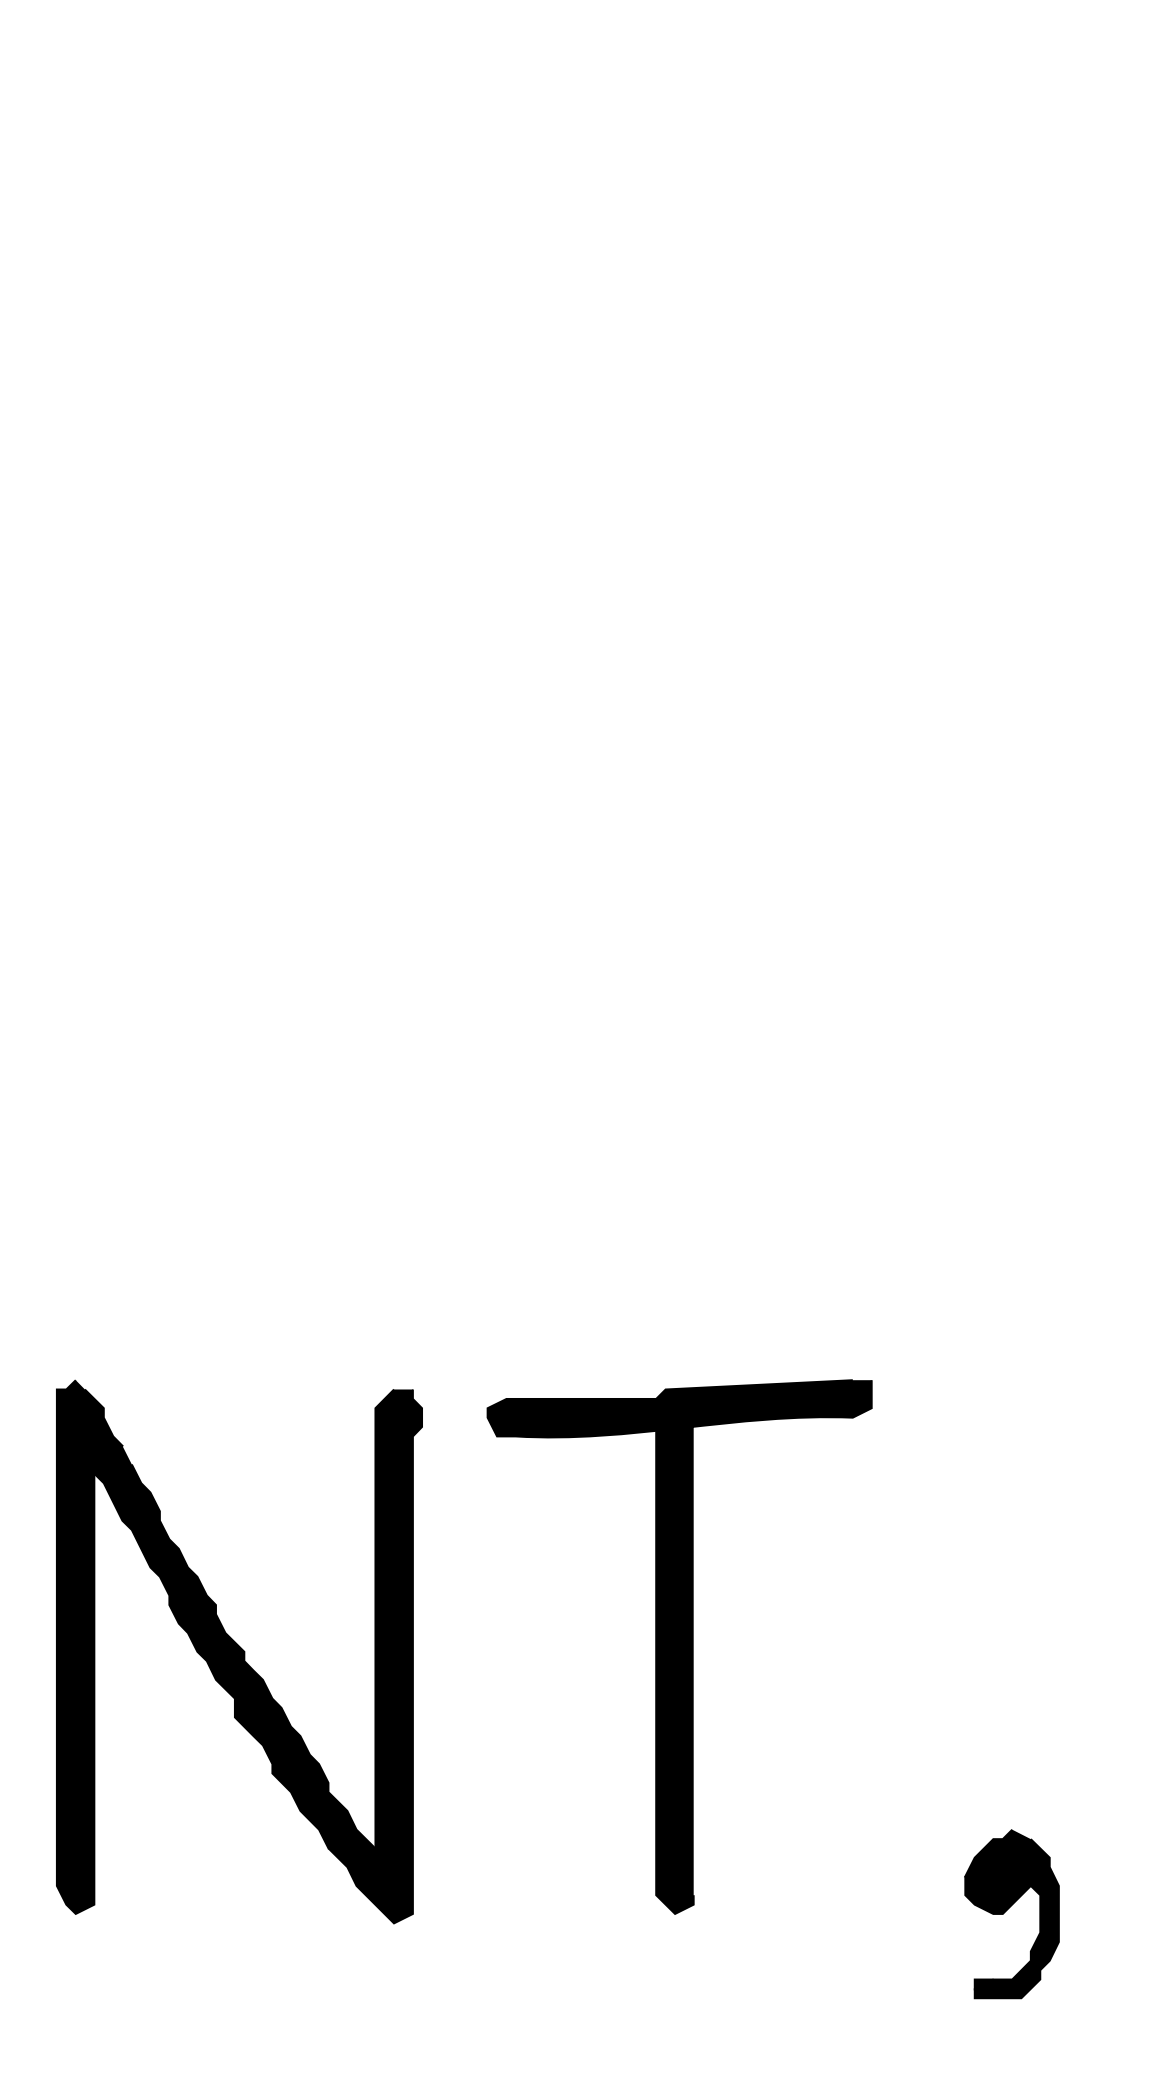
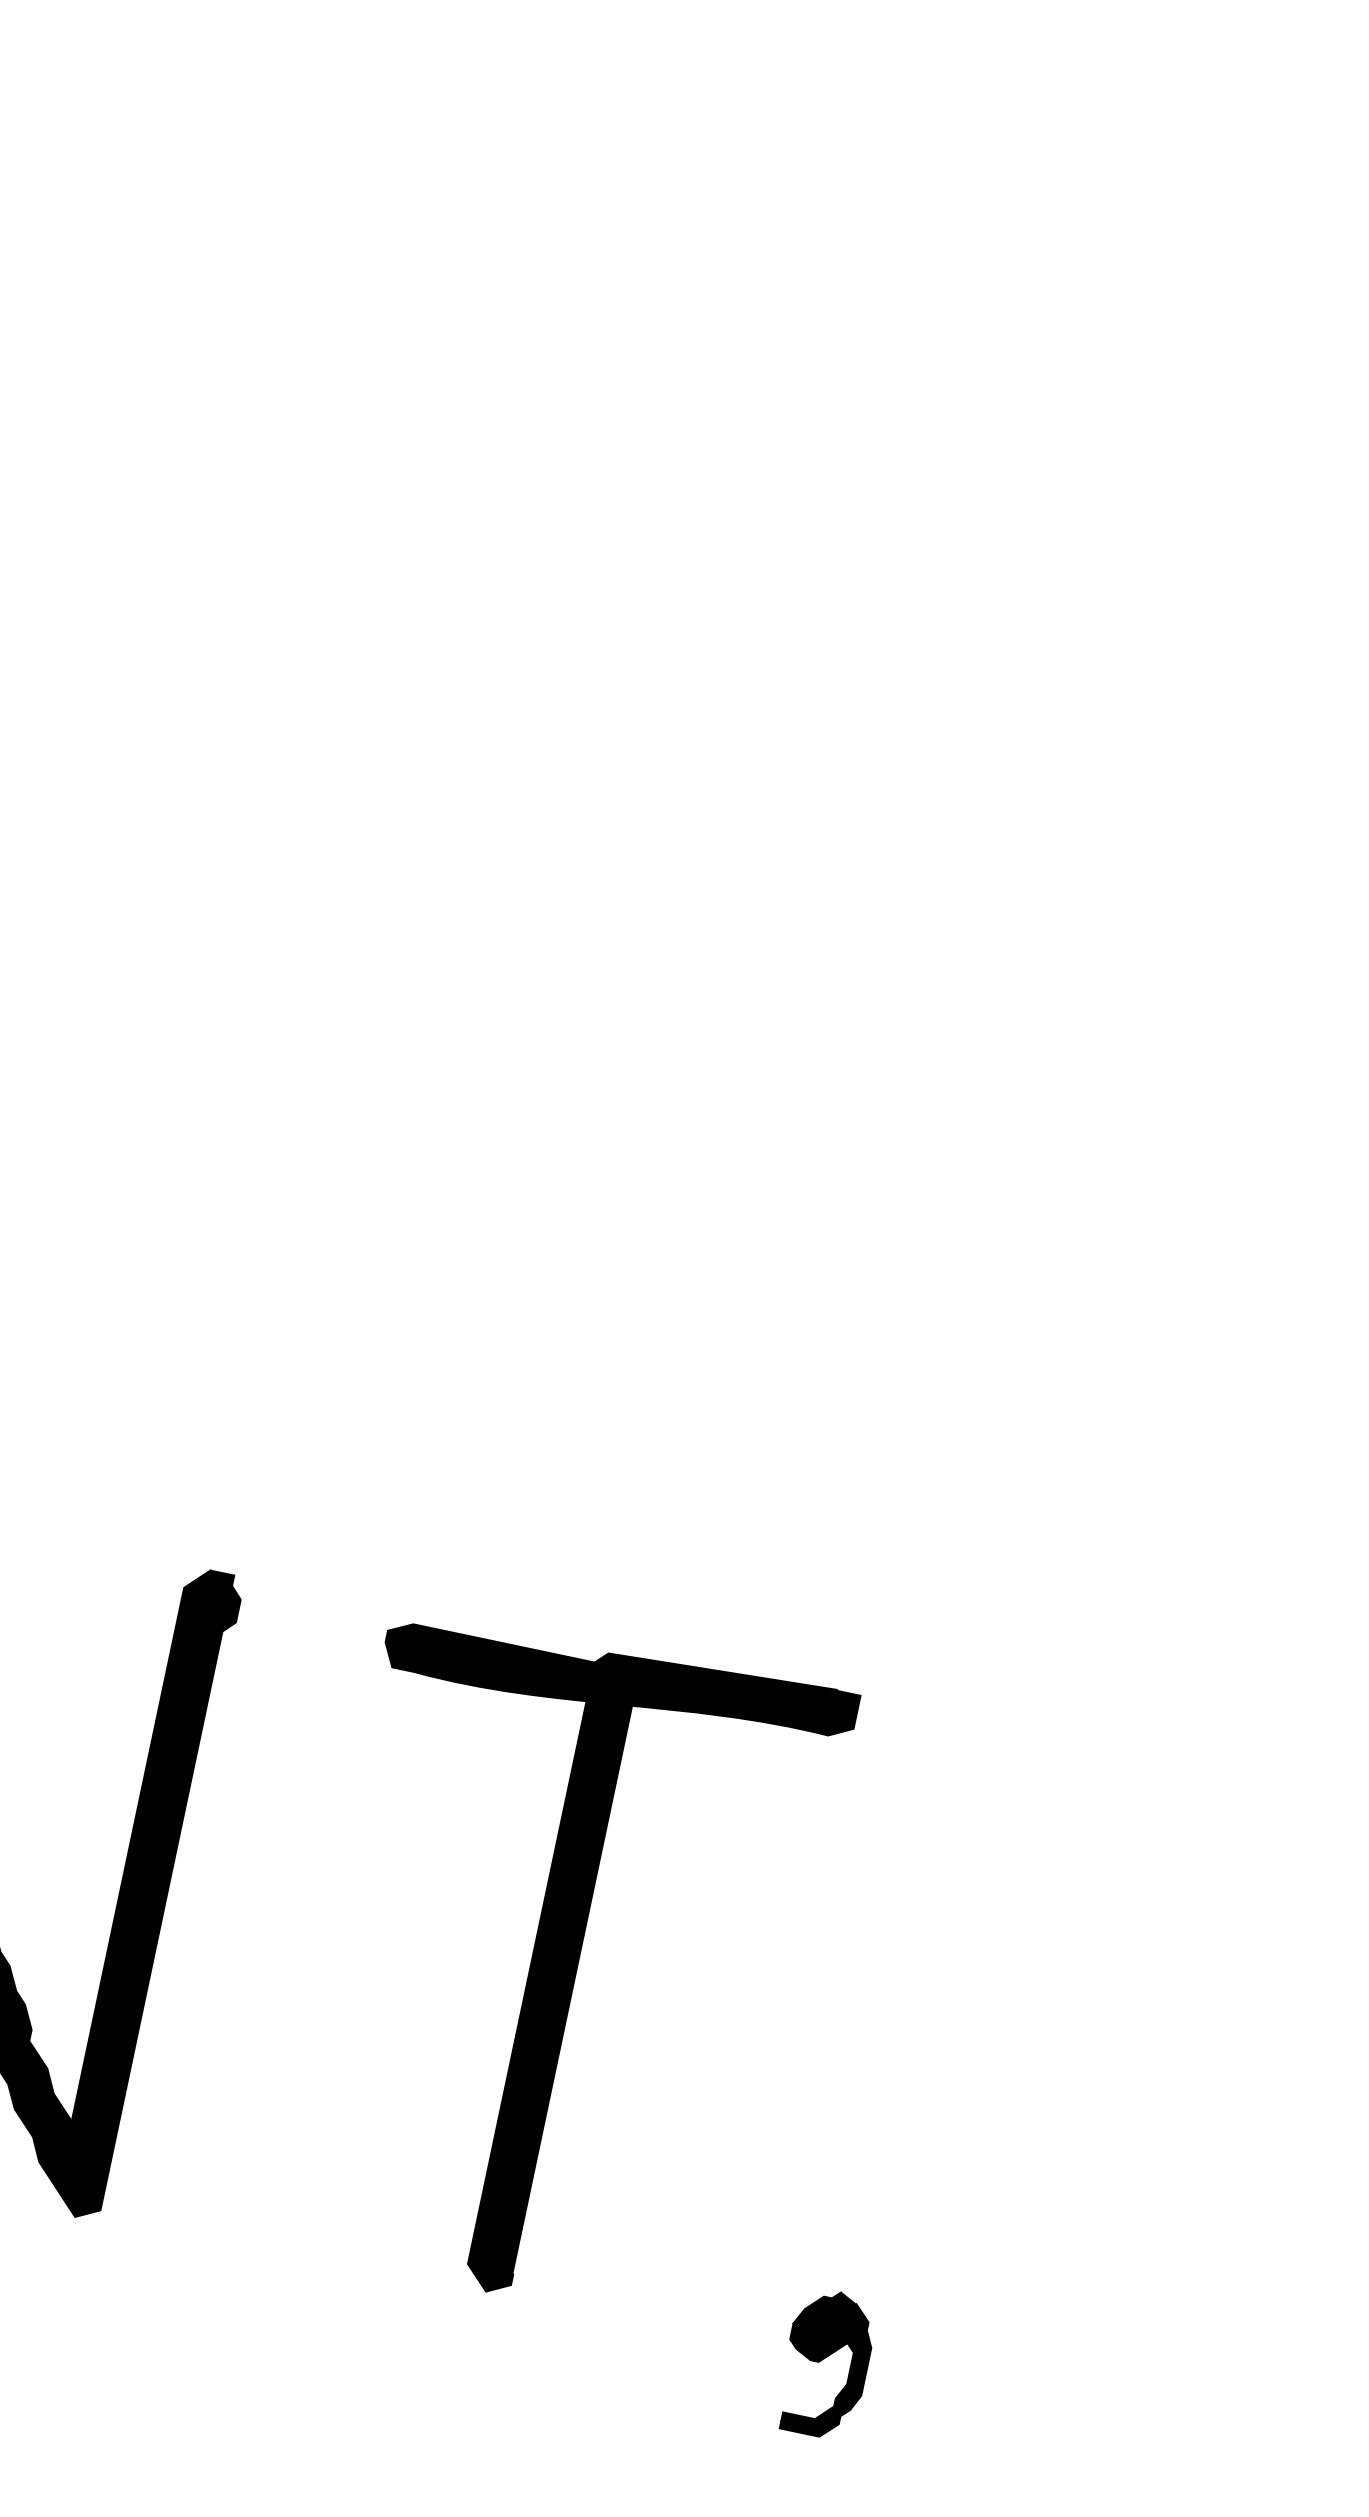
part: (679, 1646) -> (559, 1968), moved
part: (1011, 1914) -> (825, 2363), size x0.7

